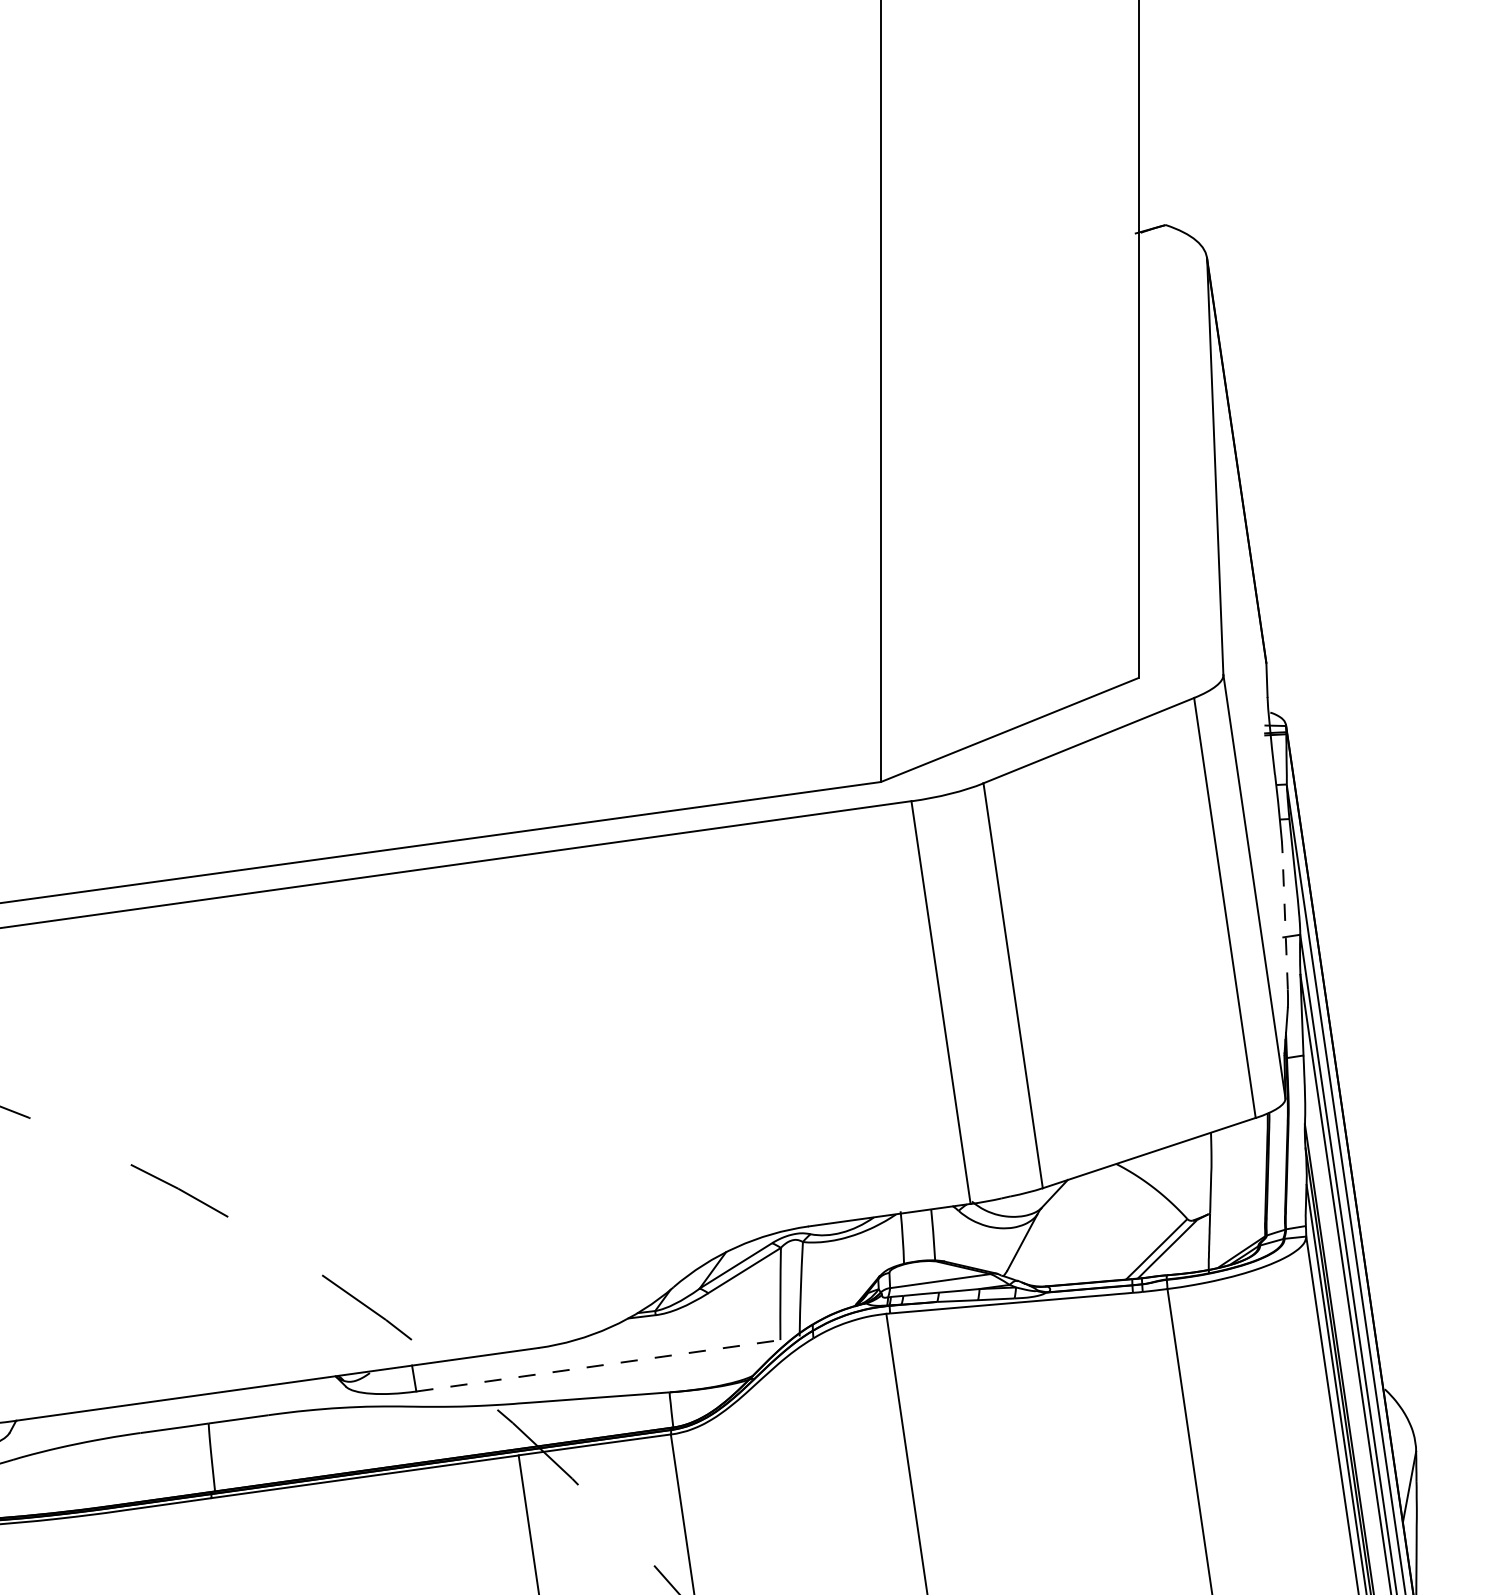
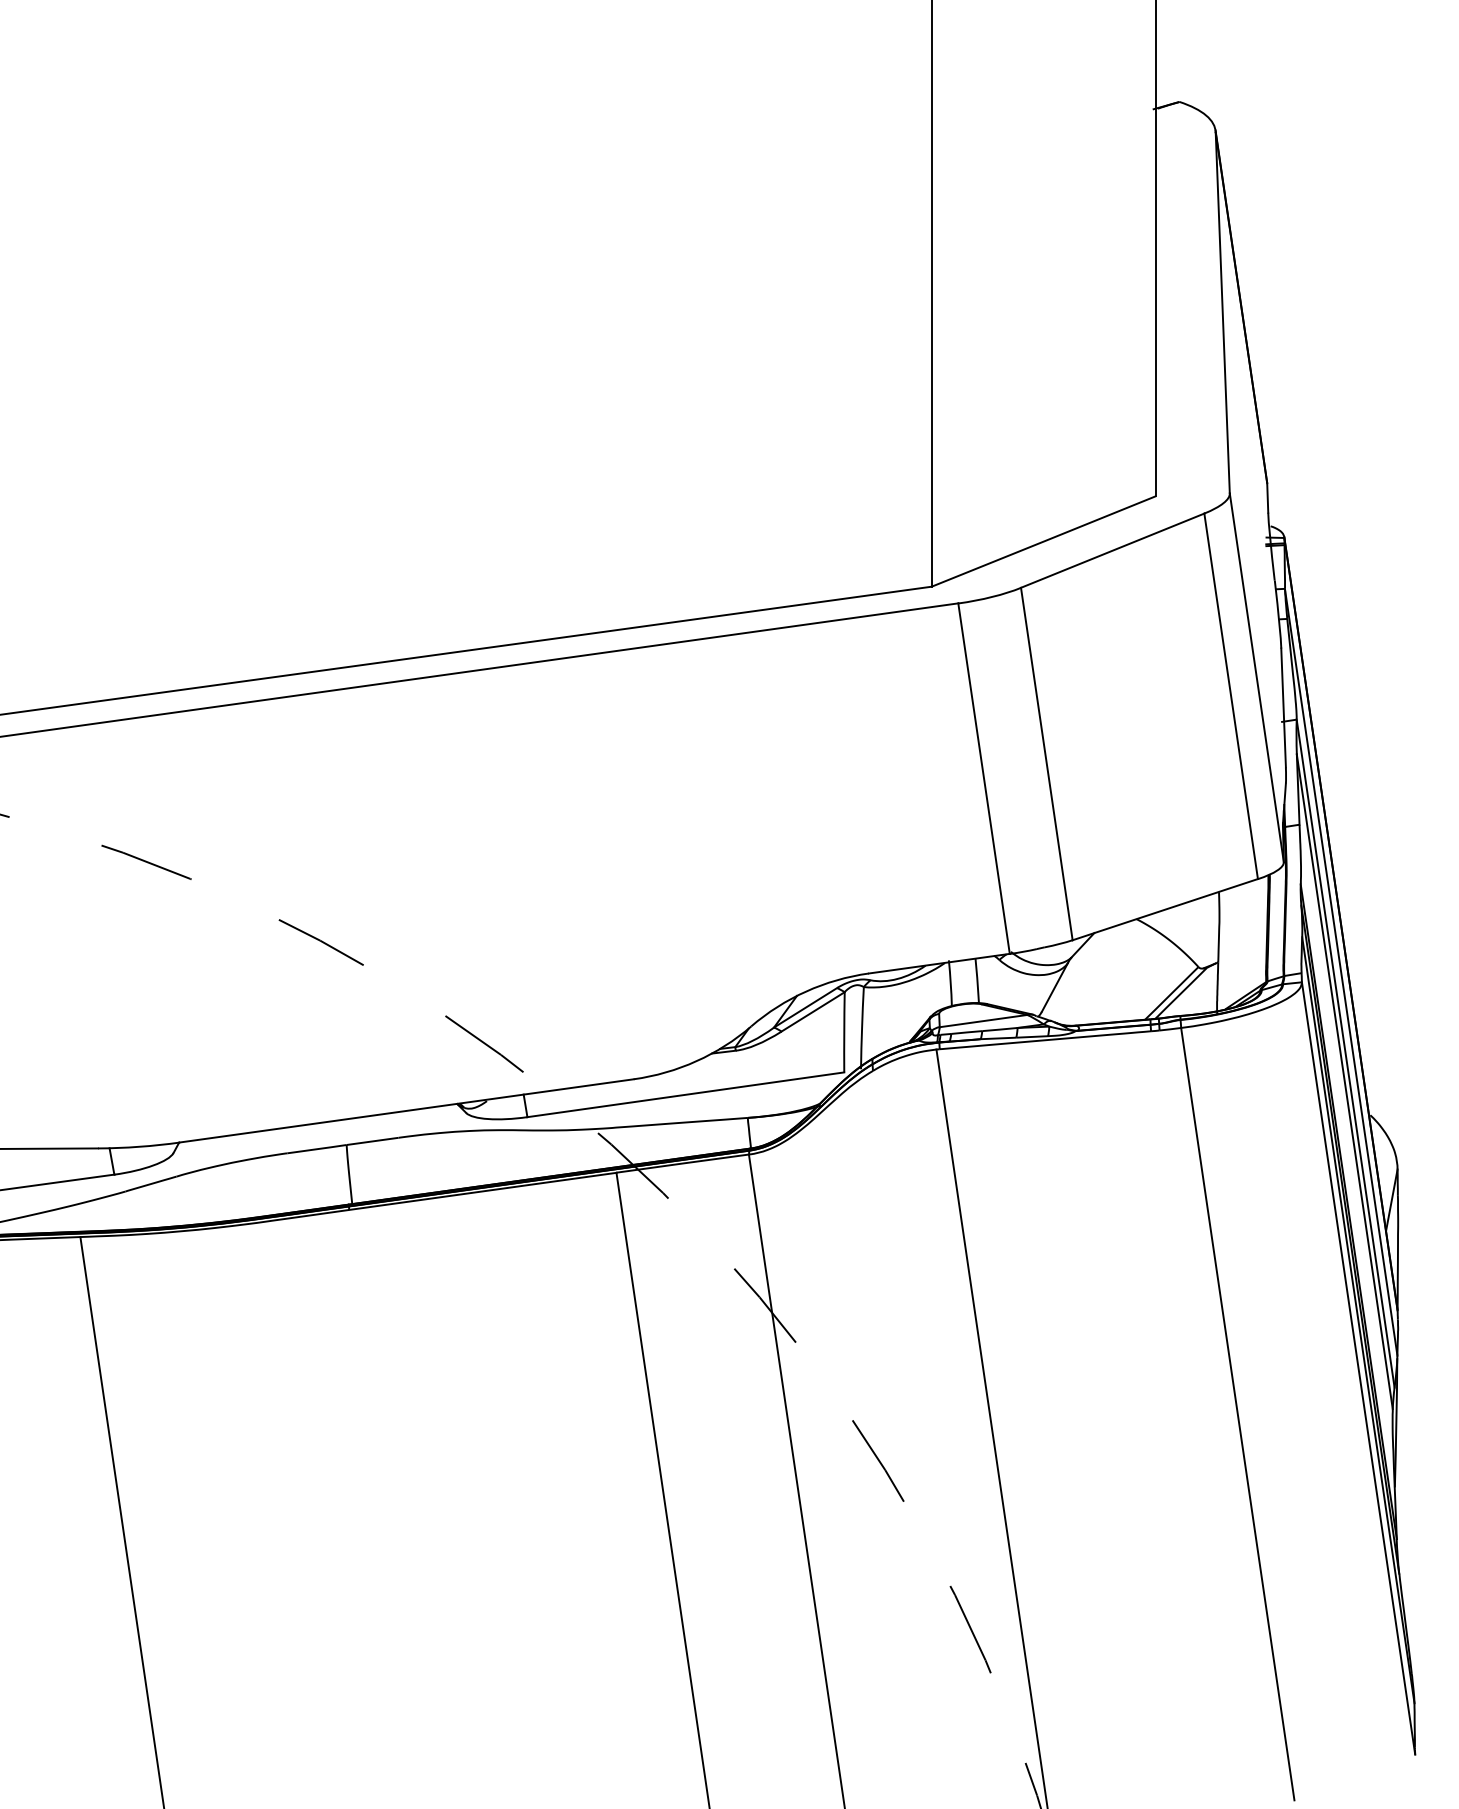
line: (1285, 920) -> (1283, 707), dashed -> solid
line: (597, 1365) -> (685, 1094), dashed -> solid

